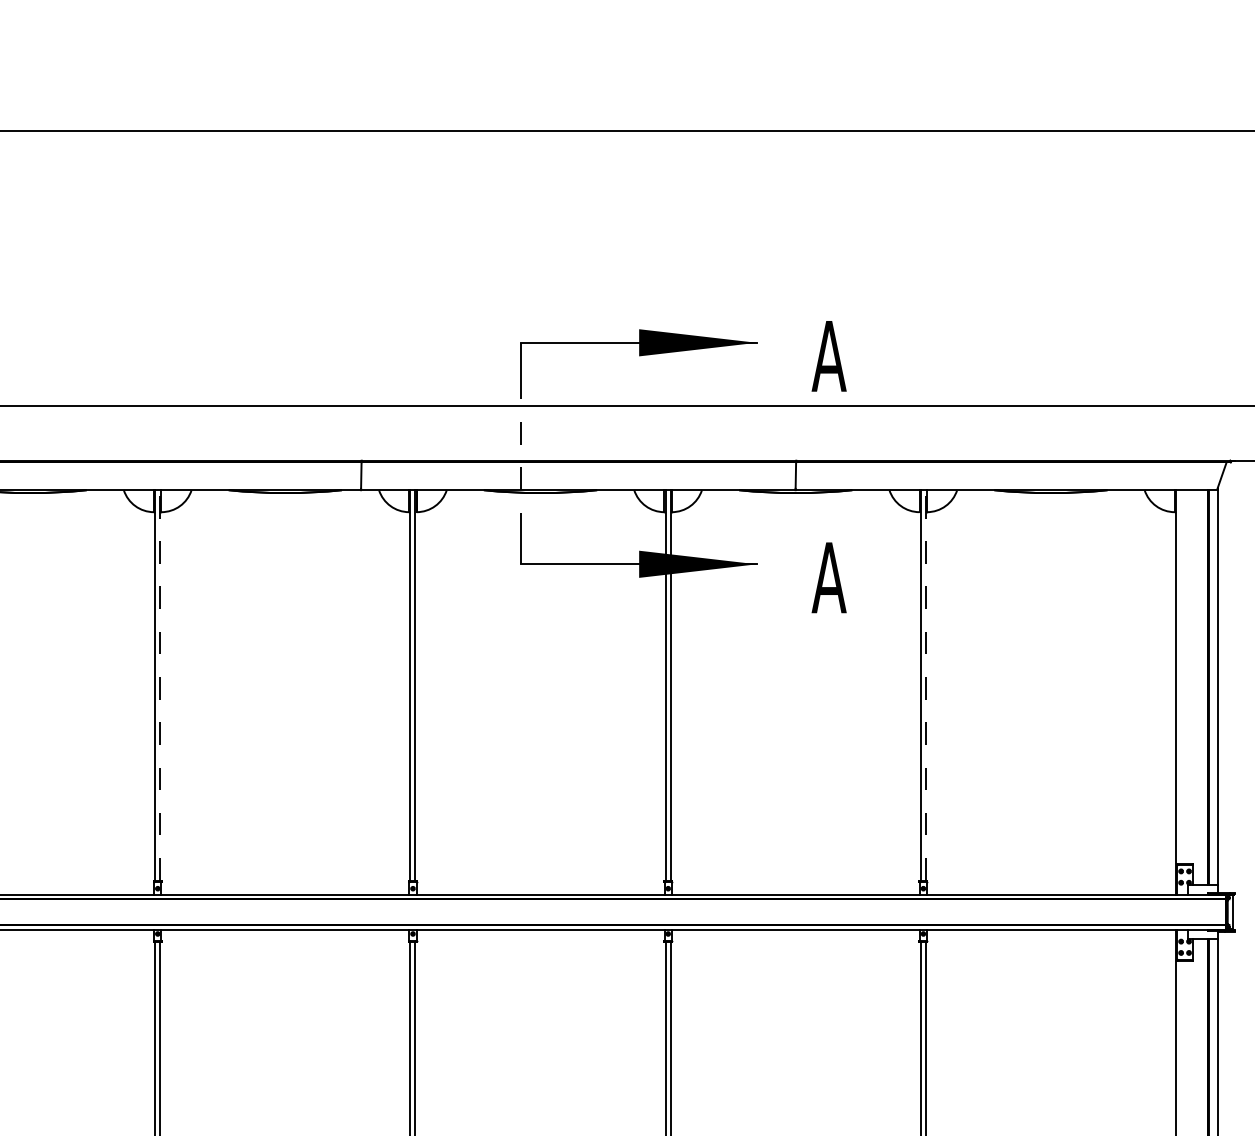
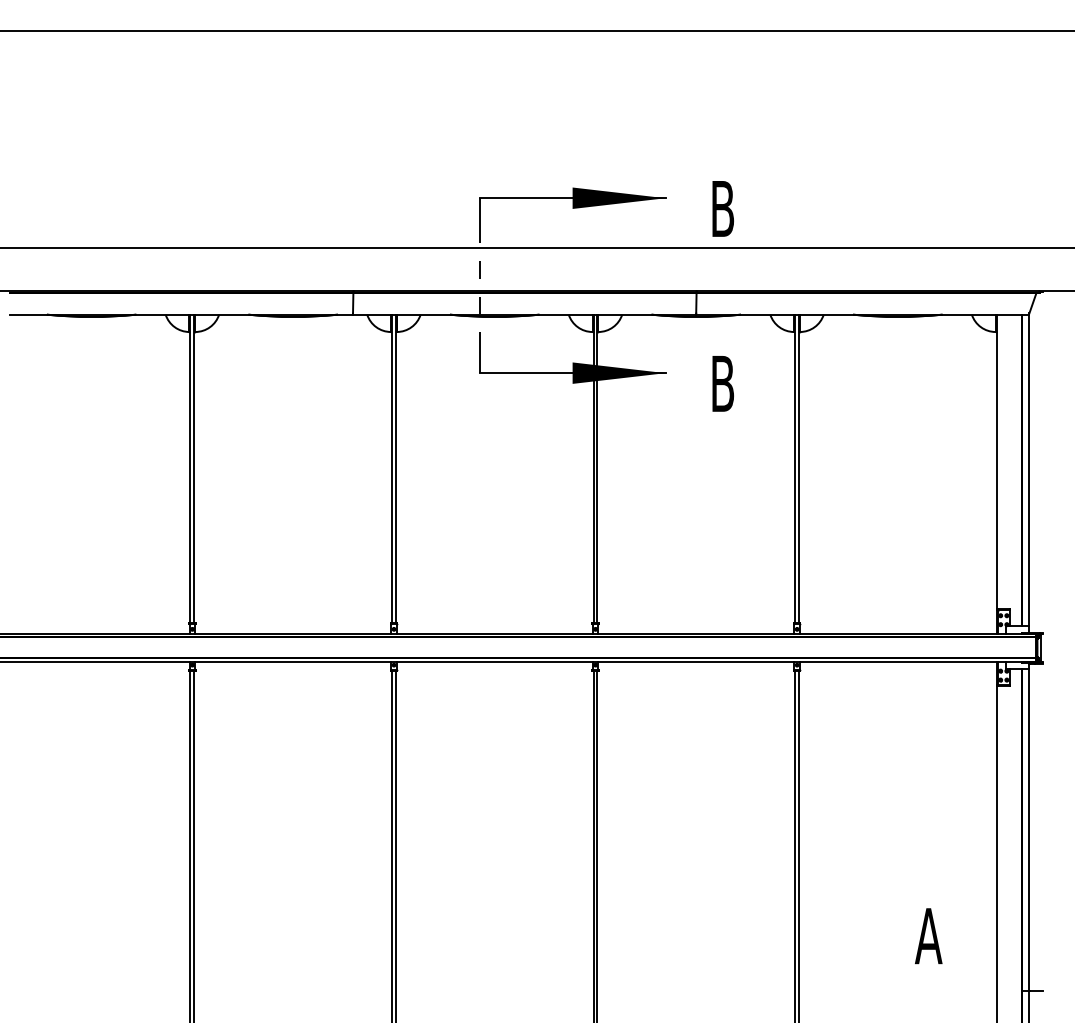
text: (828, 355) -> (722, 208), A -> B
text: (828, 577) -> (722, 383), A -> B
line: (160, 685) -> (194, 468), dashed -> solid
line: (926, 685) -> (799, 468), dashed -> solid

